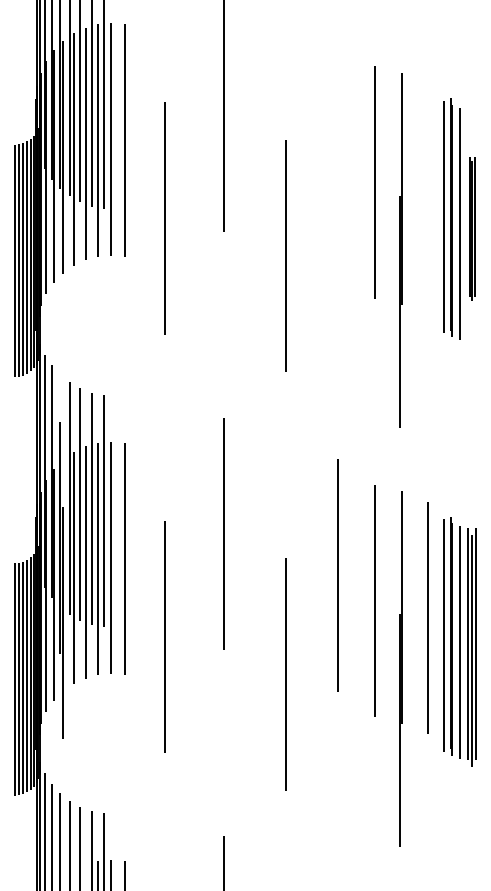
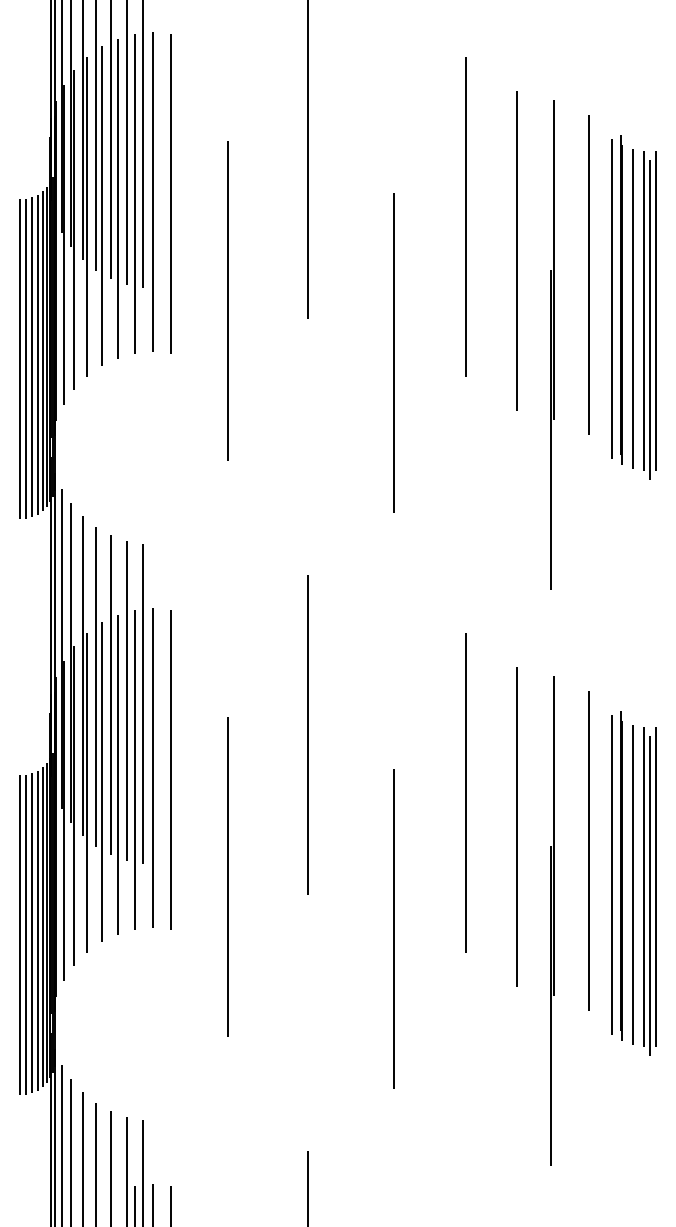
line: (338, 157) -> (465, 216), added
line: (427, 199) -> (588, 274), added
part: (471, 229) -> (649, 315), size x1.67
part: (61, 580) -> (84, 734), moved

